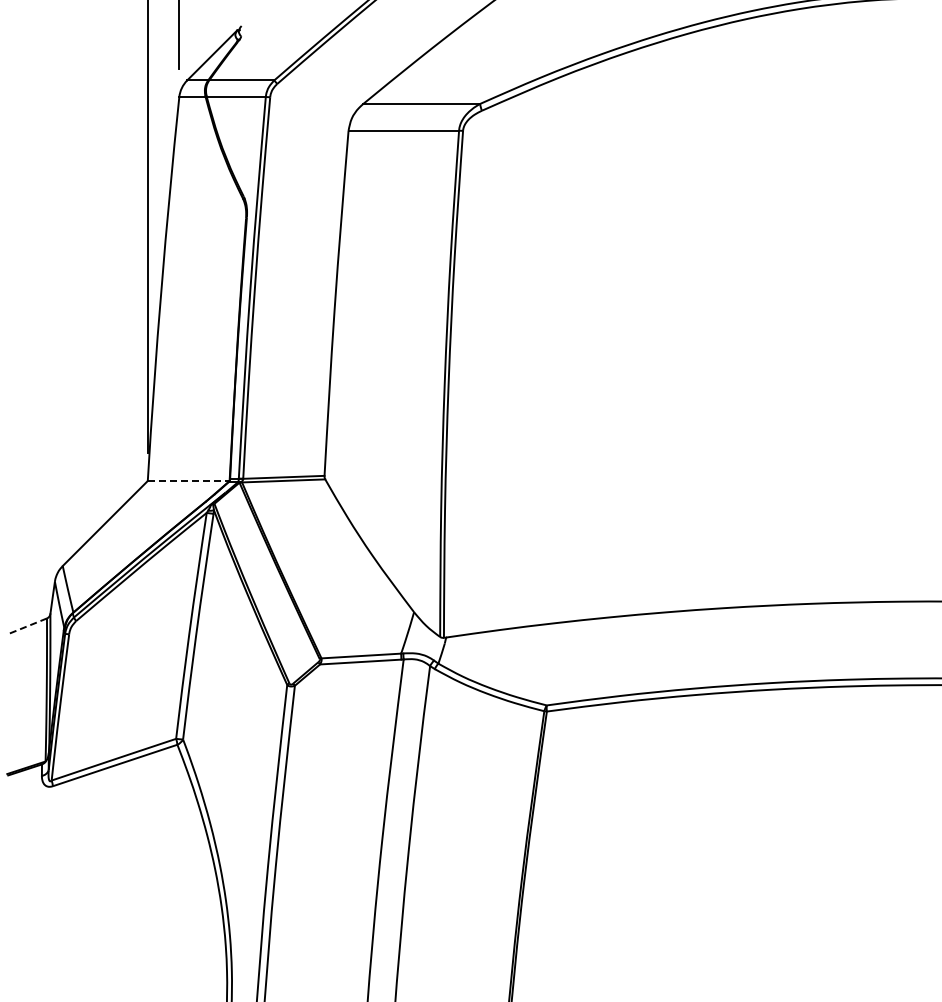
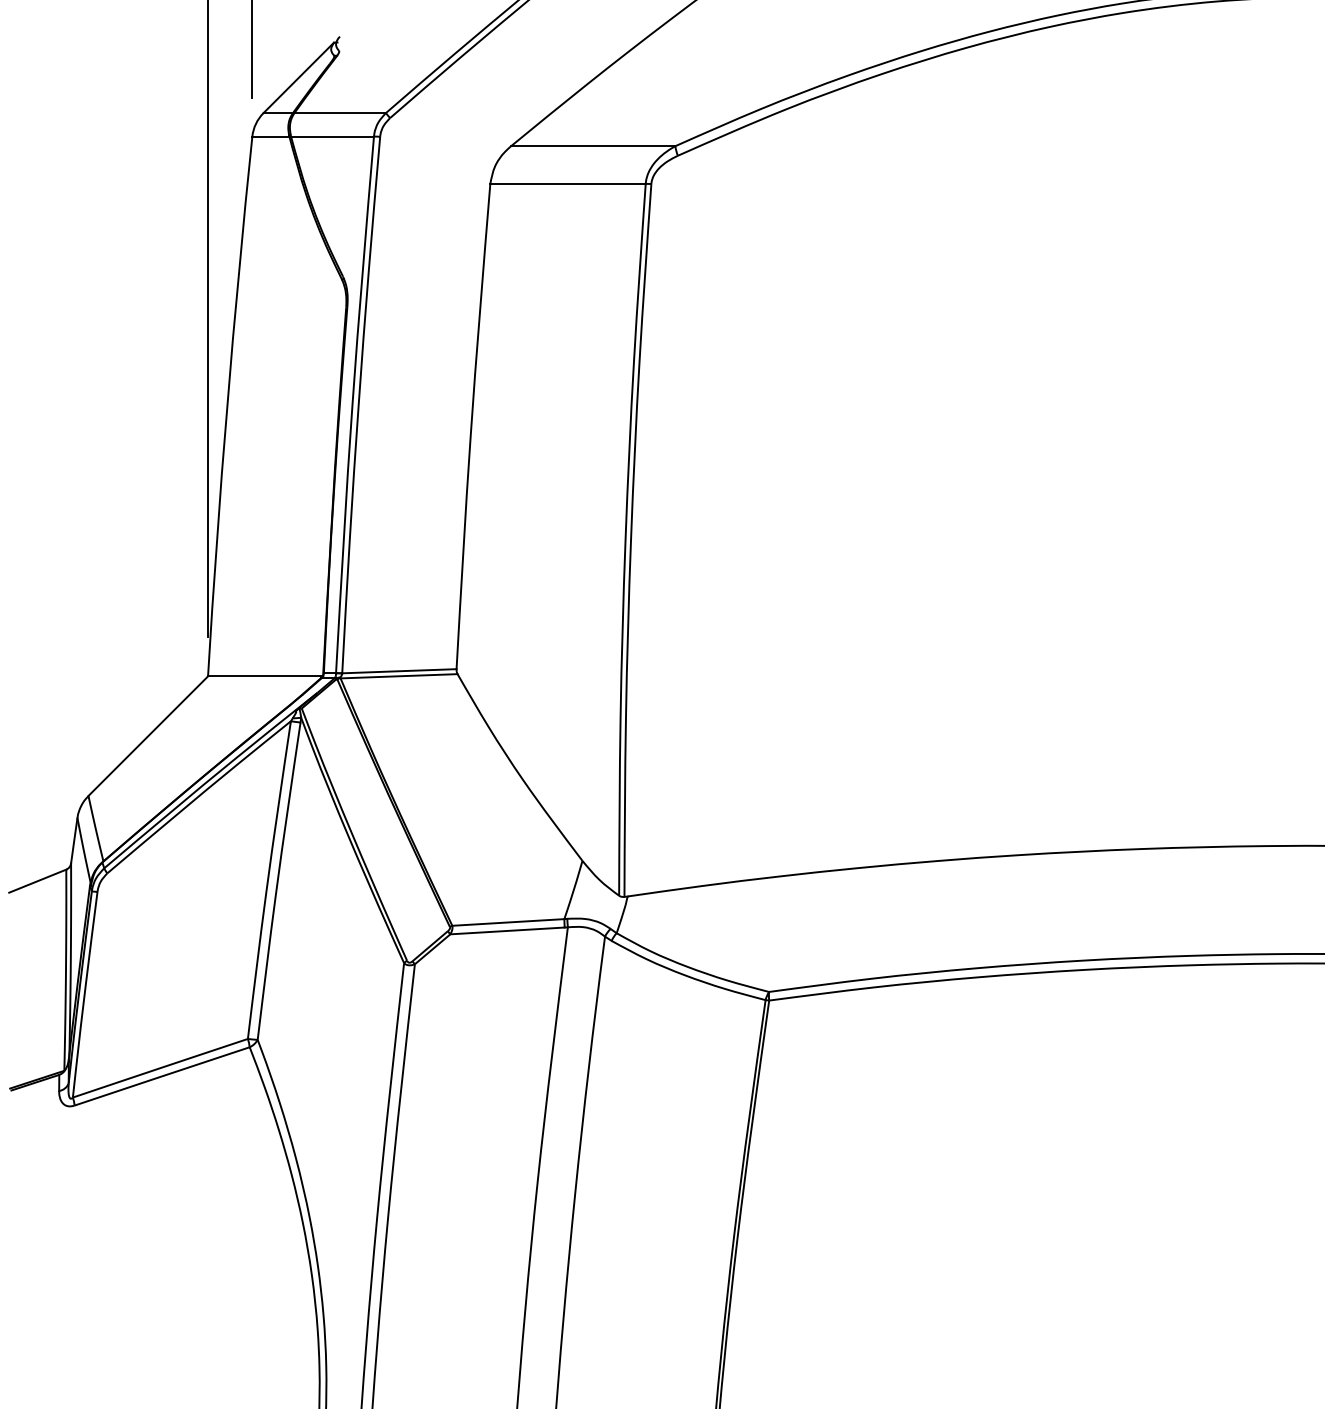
line: (188, 481) -> (265, 677), dashed -> solid
line: (26, 626) -> (37, 880), dashed -> solid

